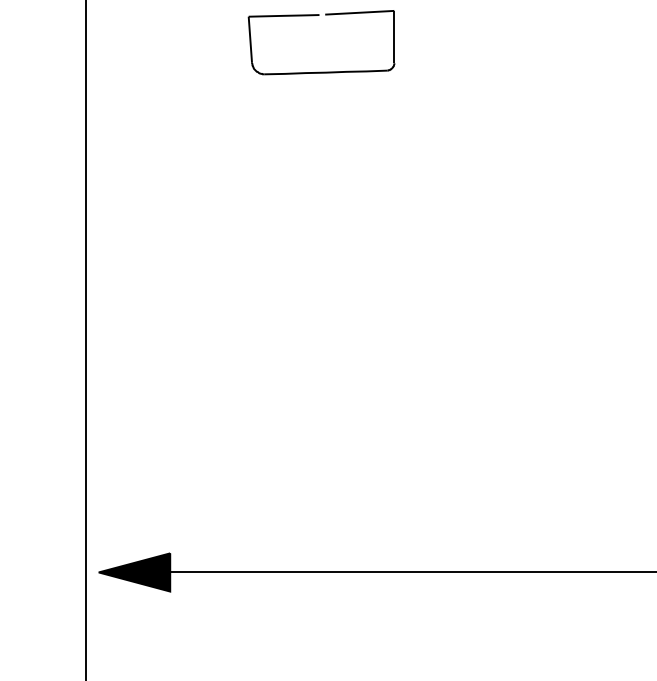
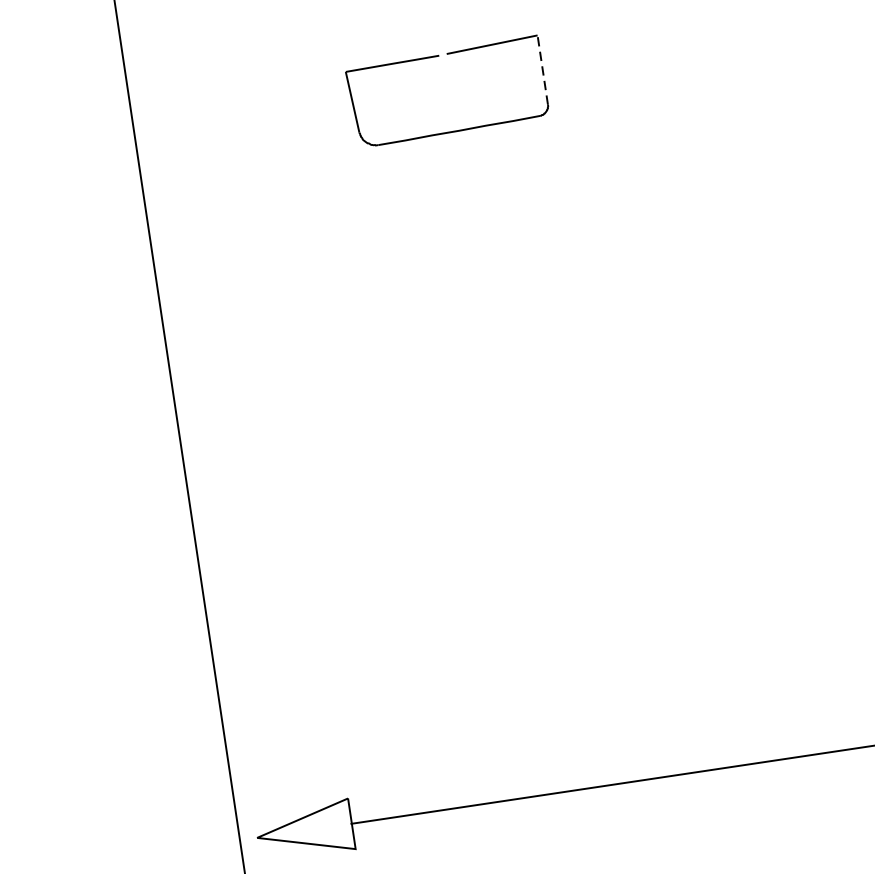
line: (394, 36) -> (542, 69), solid -> dashed
fill: (134, 572) -> (304, 830), removed

